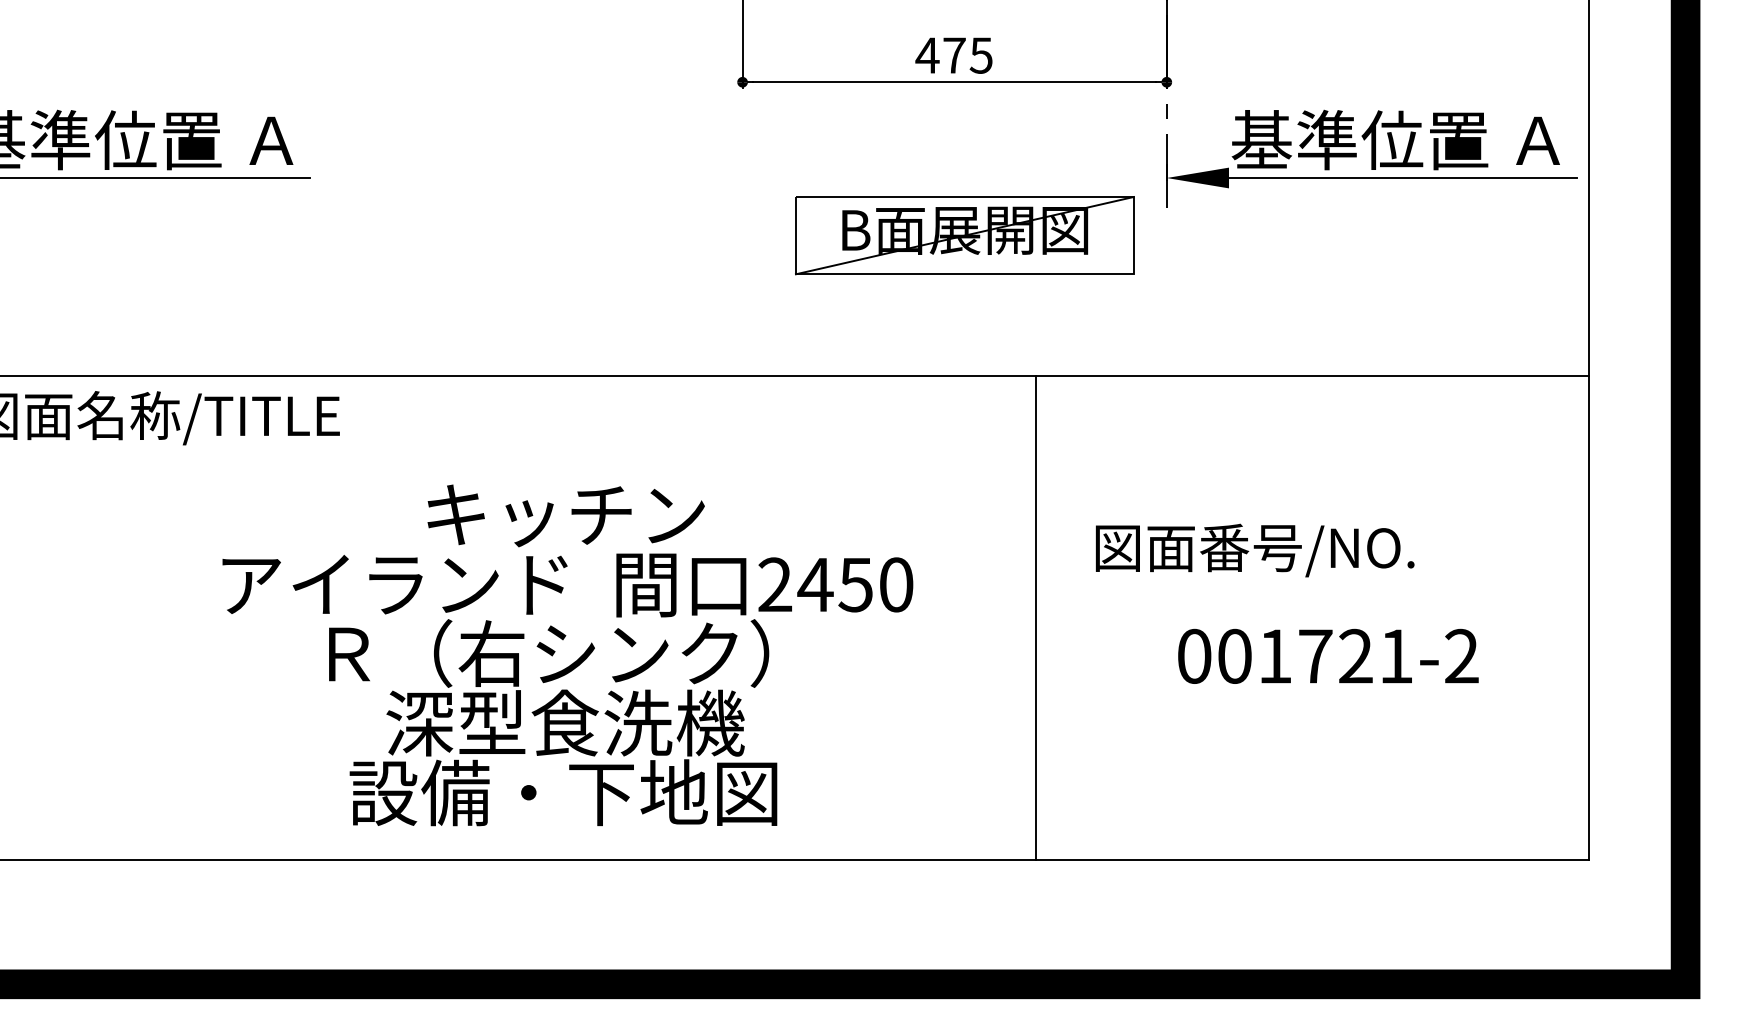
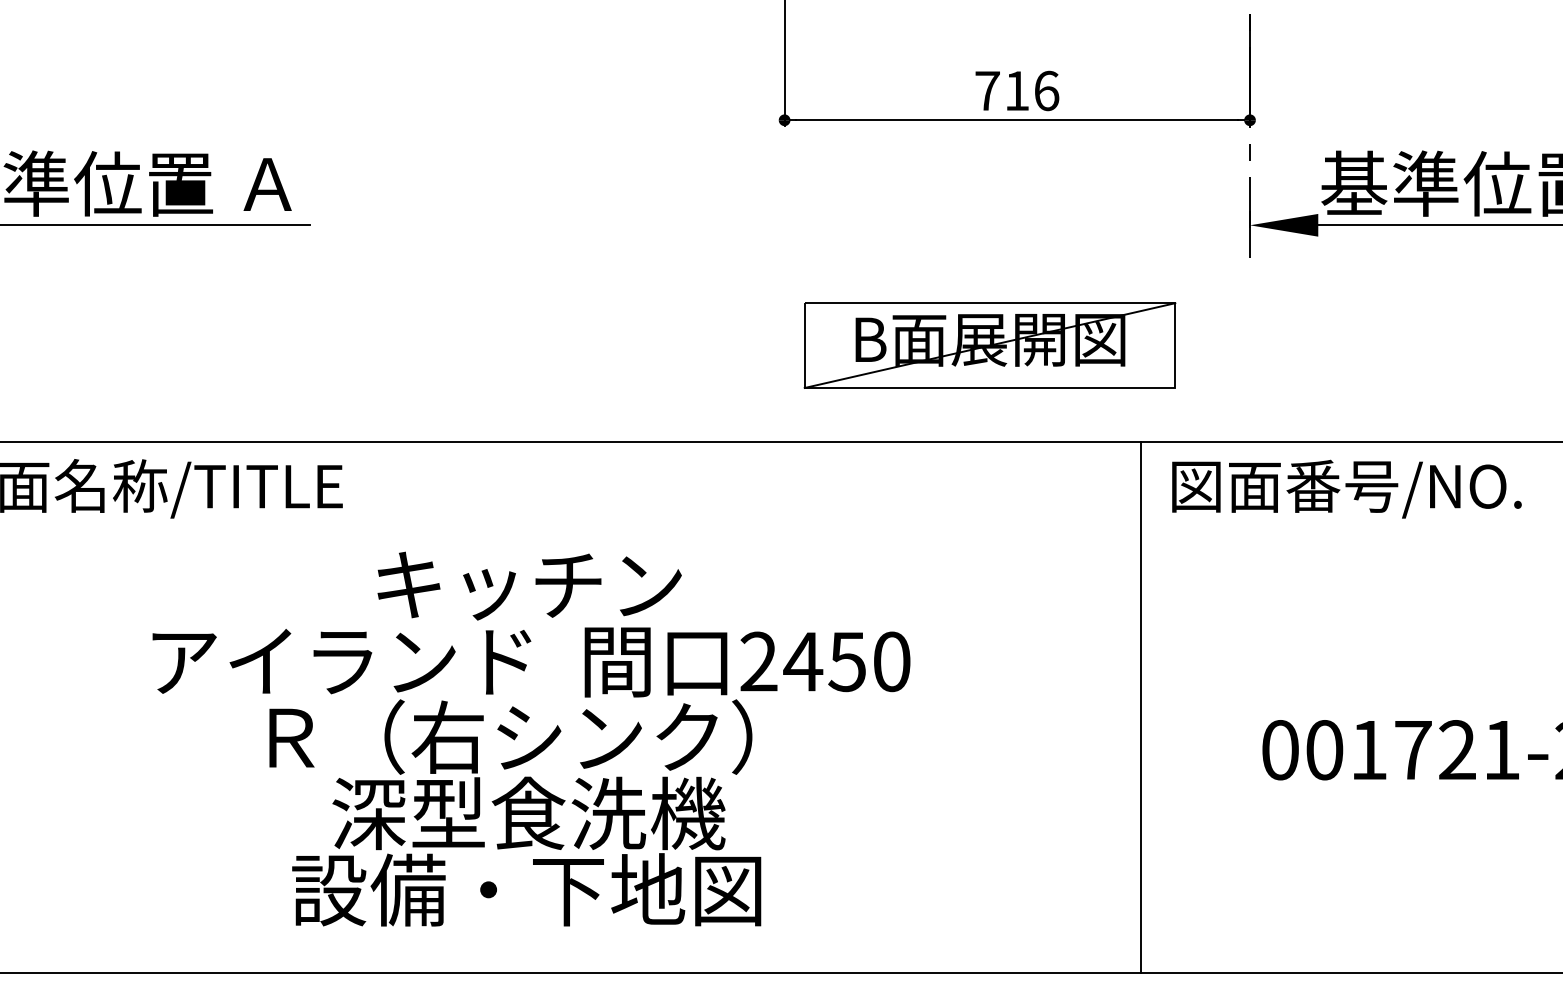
text: (953, 55) -> (1016, 90), 475 -> 716
part: (964, 235) -> (989, 345), moved
text: (1255, 550) -> (1347, 489), moved
line: (1035, 617) -> (1141, 707), moved
text: (567, 655) -> (531, 739), moved

